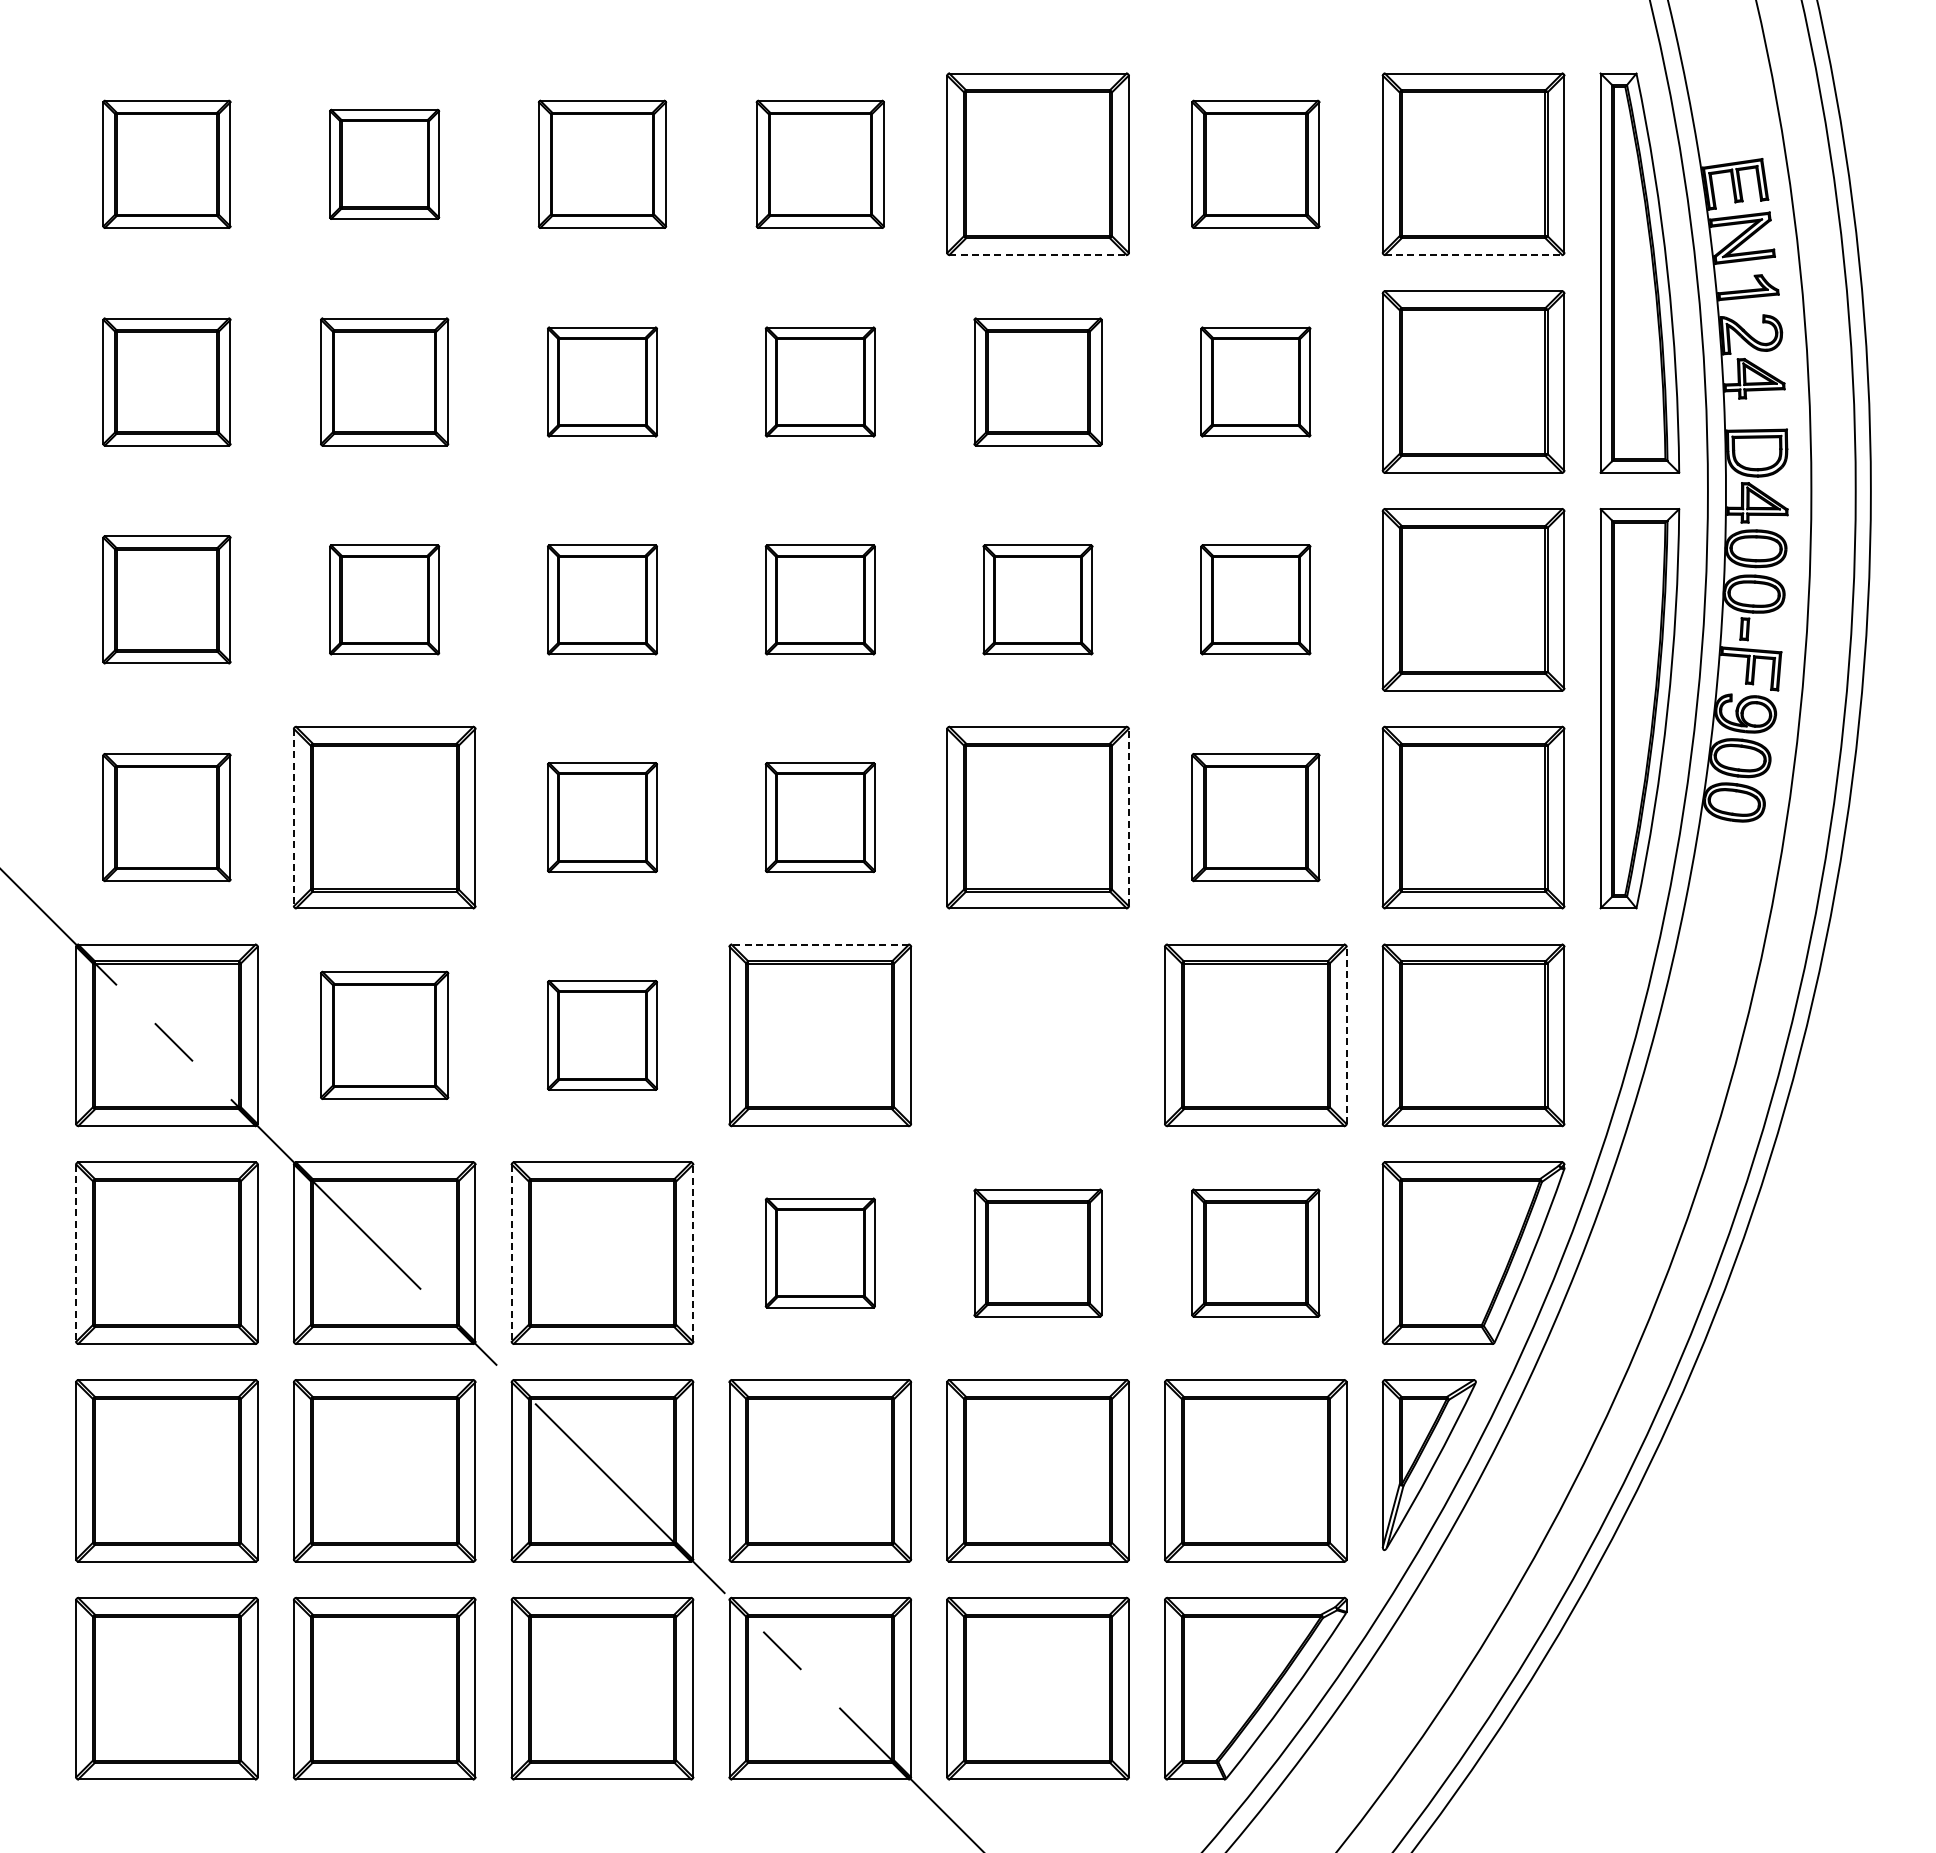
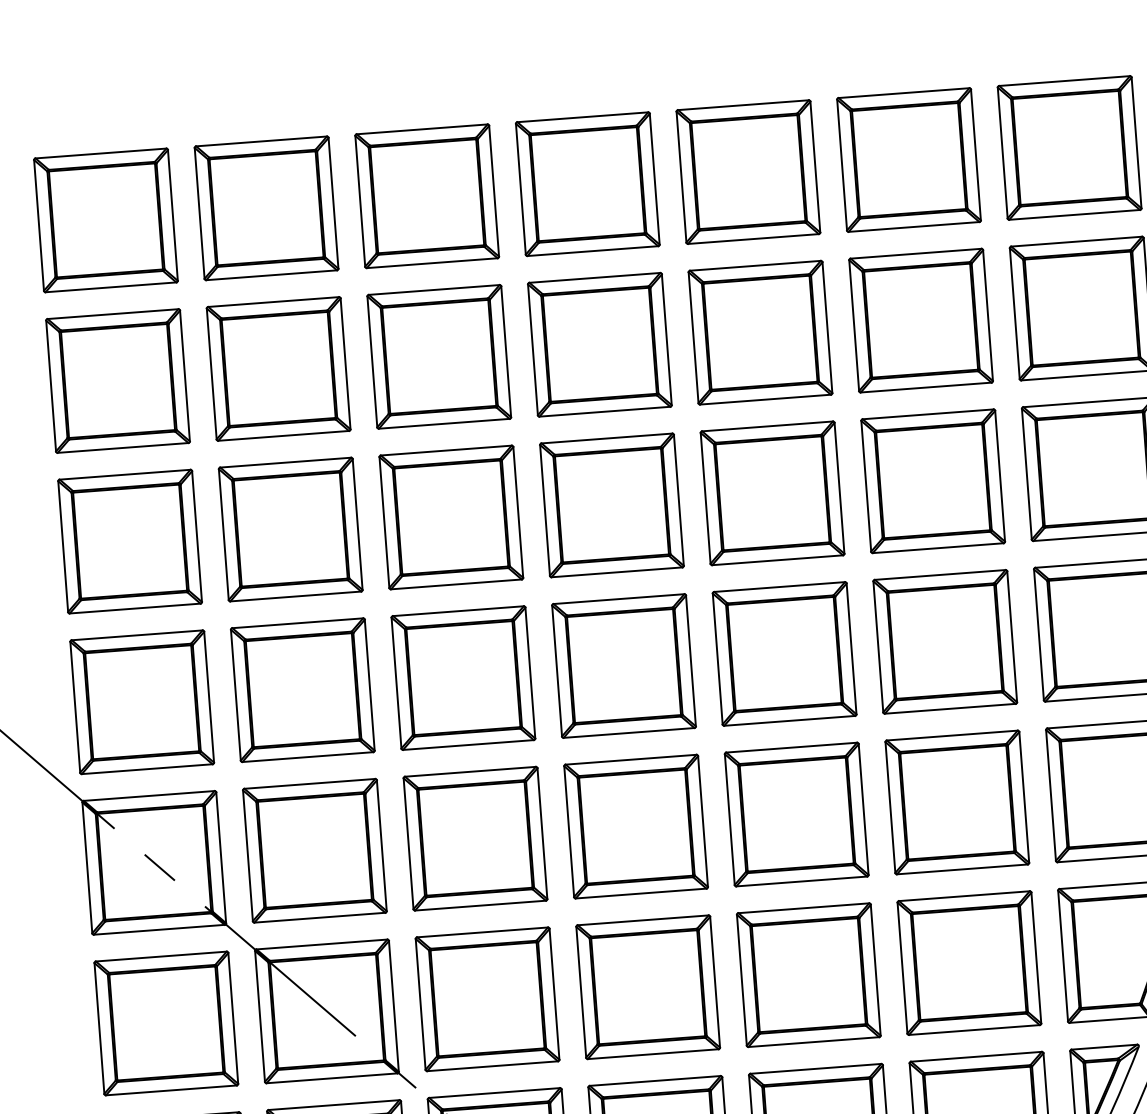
part: (166, 164) -> (105, 220), size x1.43
part: (384, 164) -> (266, 208), size x1.67
part: (602, 164) -> (427, 196), size x1.43
part: (820, 164) -> (587, 184), size x1.43
part: (1255, 164) -> (908, 160), size x1.43
line: (1038, 255) -> (753, 239), dashed -> solid
line: (1473, 255) -> (1074, 215), dashed -> solid
part: (166, 381) -> (117, 380), size x1.43
part: (384, 381) -> (278, 368), size x1.43
part: (602, 381) -> (439, 356), size x1.67
part: (820, 381) -> (600, 344), size x1.67
part: (1037, 381) -> (760, 332), size x1.43
part: (1255, 381) -> (920, 320), size x1.67
part: (166, 599) -> (129, 541), size x1.43
part: (384, 599) -> (290, 529), size x1.67
part: (602, 599) -> (451, 517), size x1.67
part: (820, 599) -> (612, 505), size x1.67
part: (1037, 599) -> (772, 493), size x1.67
part: (1255, 599) -> (932, 481), size x1.67
part: (166, 817) -> (141, 702), size x1.43
line: (293, 817) -> (235, 695), dashed -> solid
part: (602, 817) -> (463, 678), size x1.67
part: (820, 817) -> (624, 665), size x1.67
line: (1128, 817) -> (851, 648), dashed -> solid
part: (1255, 817) -> (945, 641), size x1.43
line: (820, 944) -> (631, 759), dashed -> solid
part: (384, 1035) -> (314, 850), size x1.43
part: (602, 1035) -> (475, 838), size x1.67
part: (1037, 1035) -> (796, 814), added
line: (1346, 1035) -> (1024, 797), dashed -> solid
part: (820, 1252) -> (648, 986), size x1.67
part: (1037, 1252) -> (808, 974), size x1.43
part: (1255, 1252) -> (969, 962), size x1.43
line: (76, 1253) -> (99, 1028), dashed -> solid
line: (511, 1253) -> (420, 1004), dashed -> solid
line: (693, 1253) -> (554, 994), dashed -> solid

